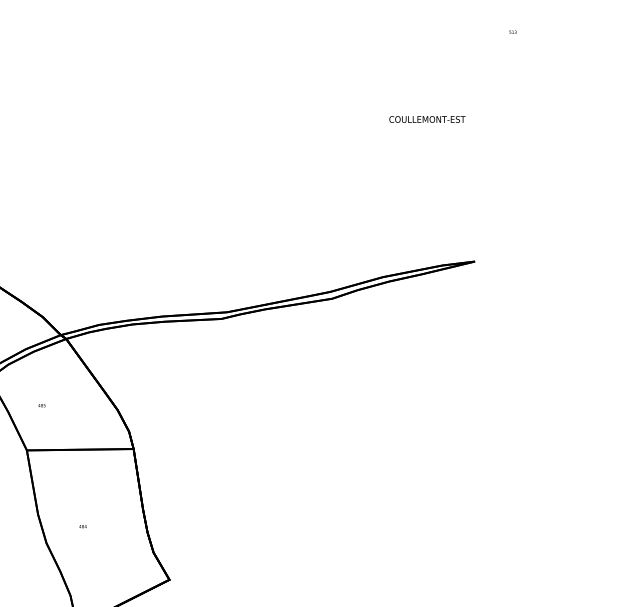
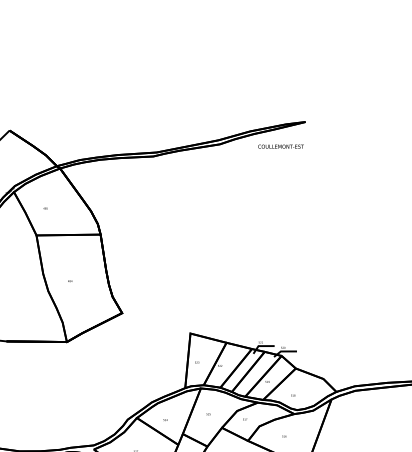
text: (426, 119) -> (280, 146), moved

